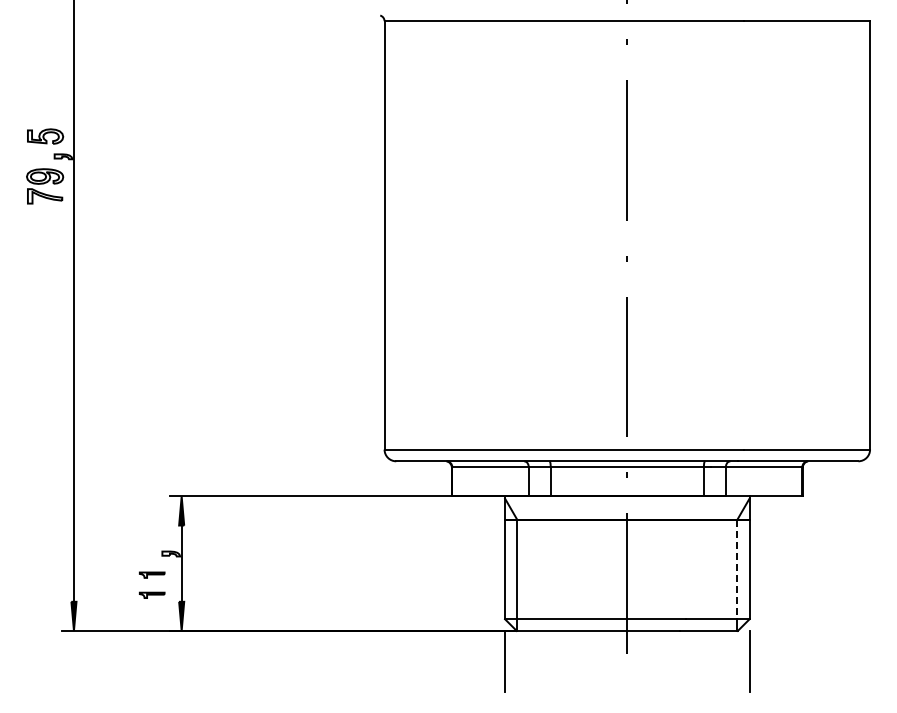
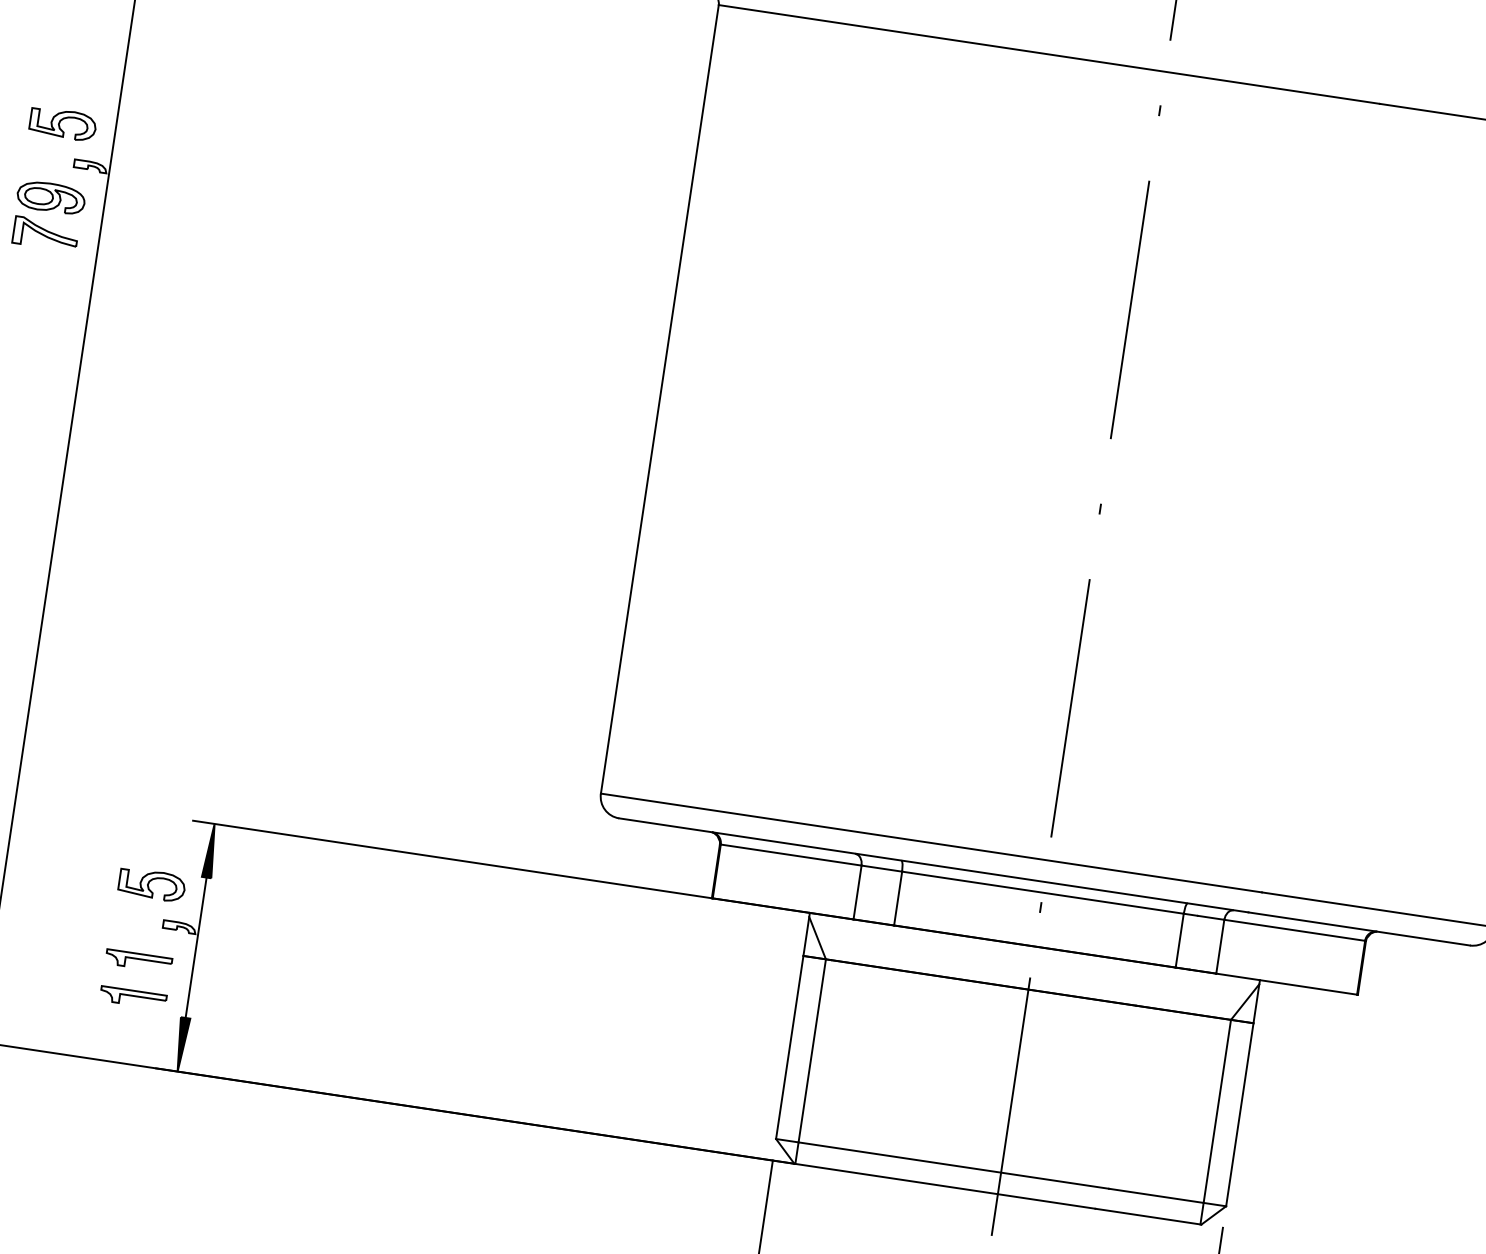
part: (152, 533) -> (150, 884), added
line: (737, 569) -> (1217, 1111), dashed -> solid
part: (151, 574) -> (137, 959), size x1.43
part: (151, 595) -> (131, 998), size x1.43

